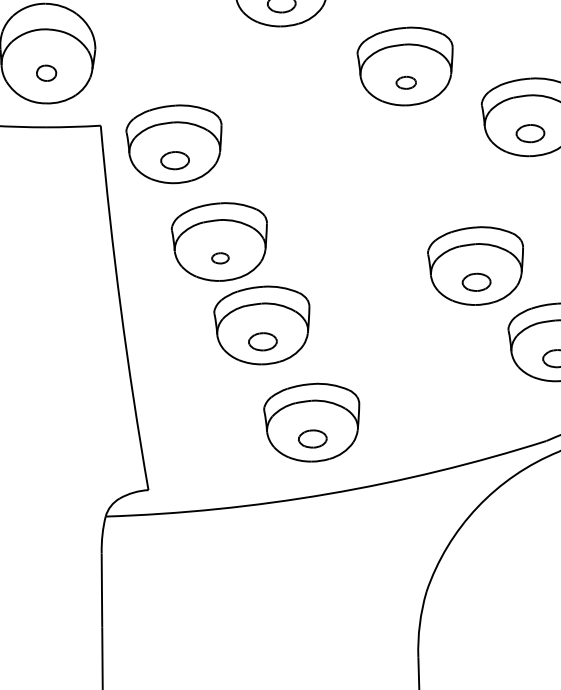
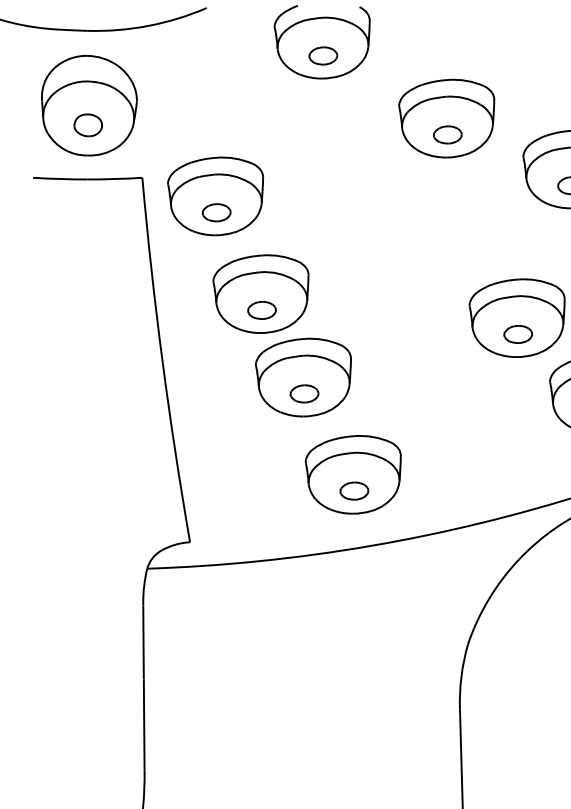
part: (45, 73) -> (87, 125), size x1.43
part: (405, 82) -> (447, 134), size x1.43
part: (219, 258) -> (261, 310), size x1.67

